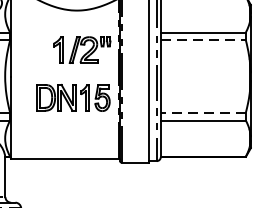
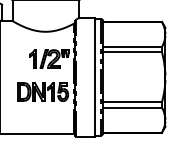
line: (204, 40) -> (133, 52), dashed -> solid
line: (203, 113) -> (132, 102), dashed -> solid

